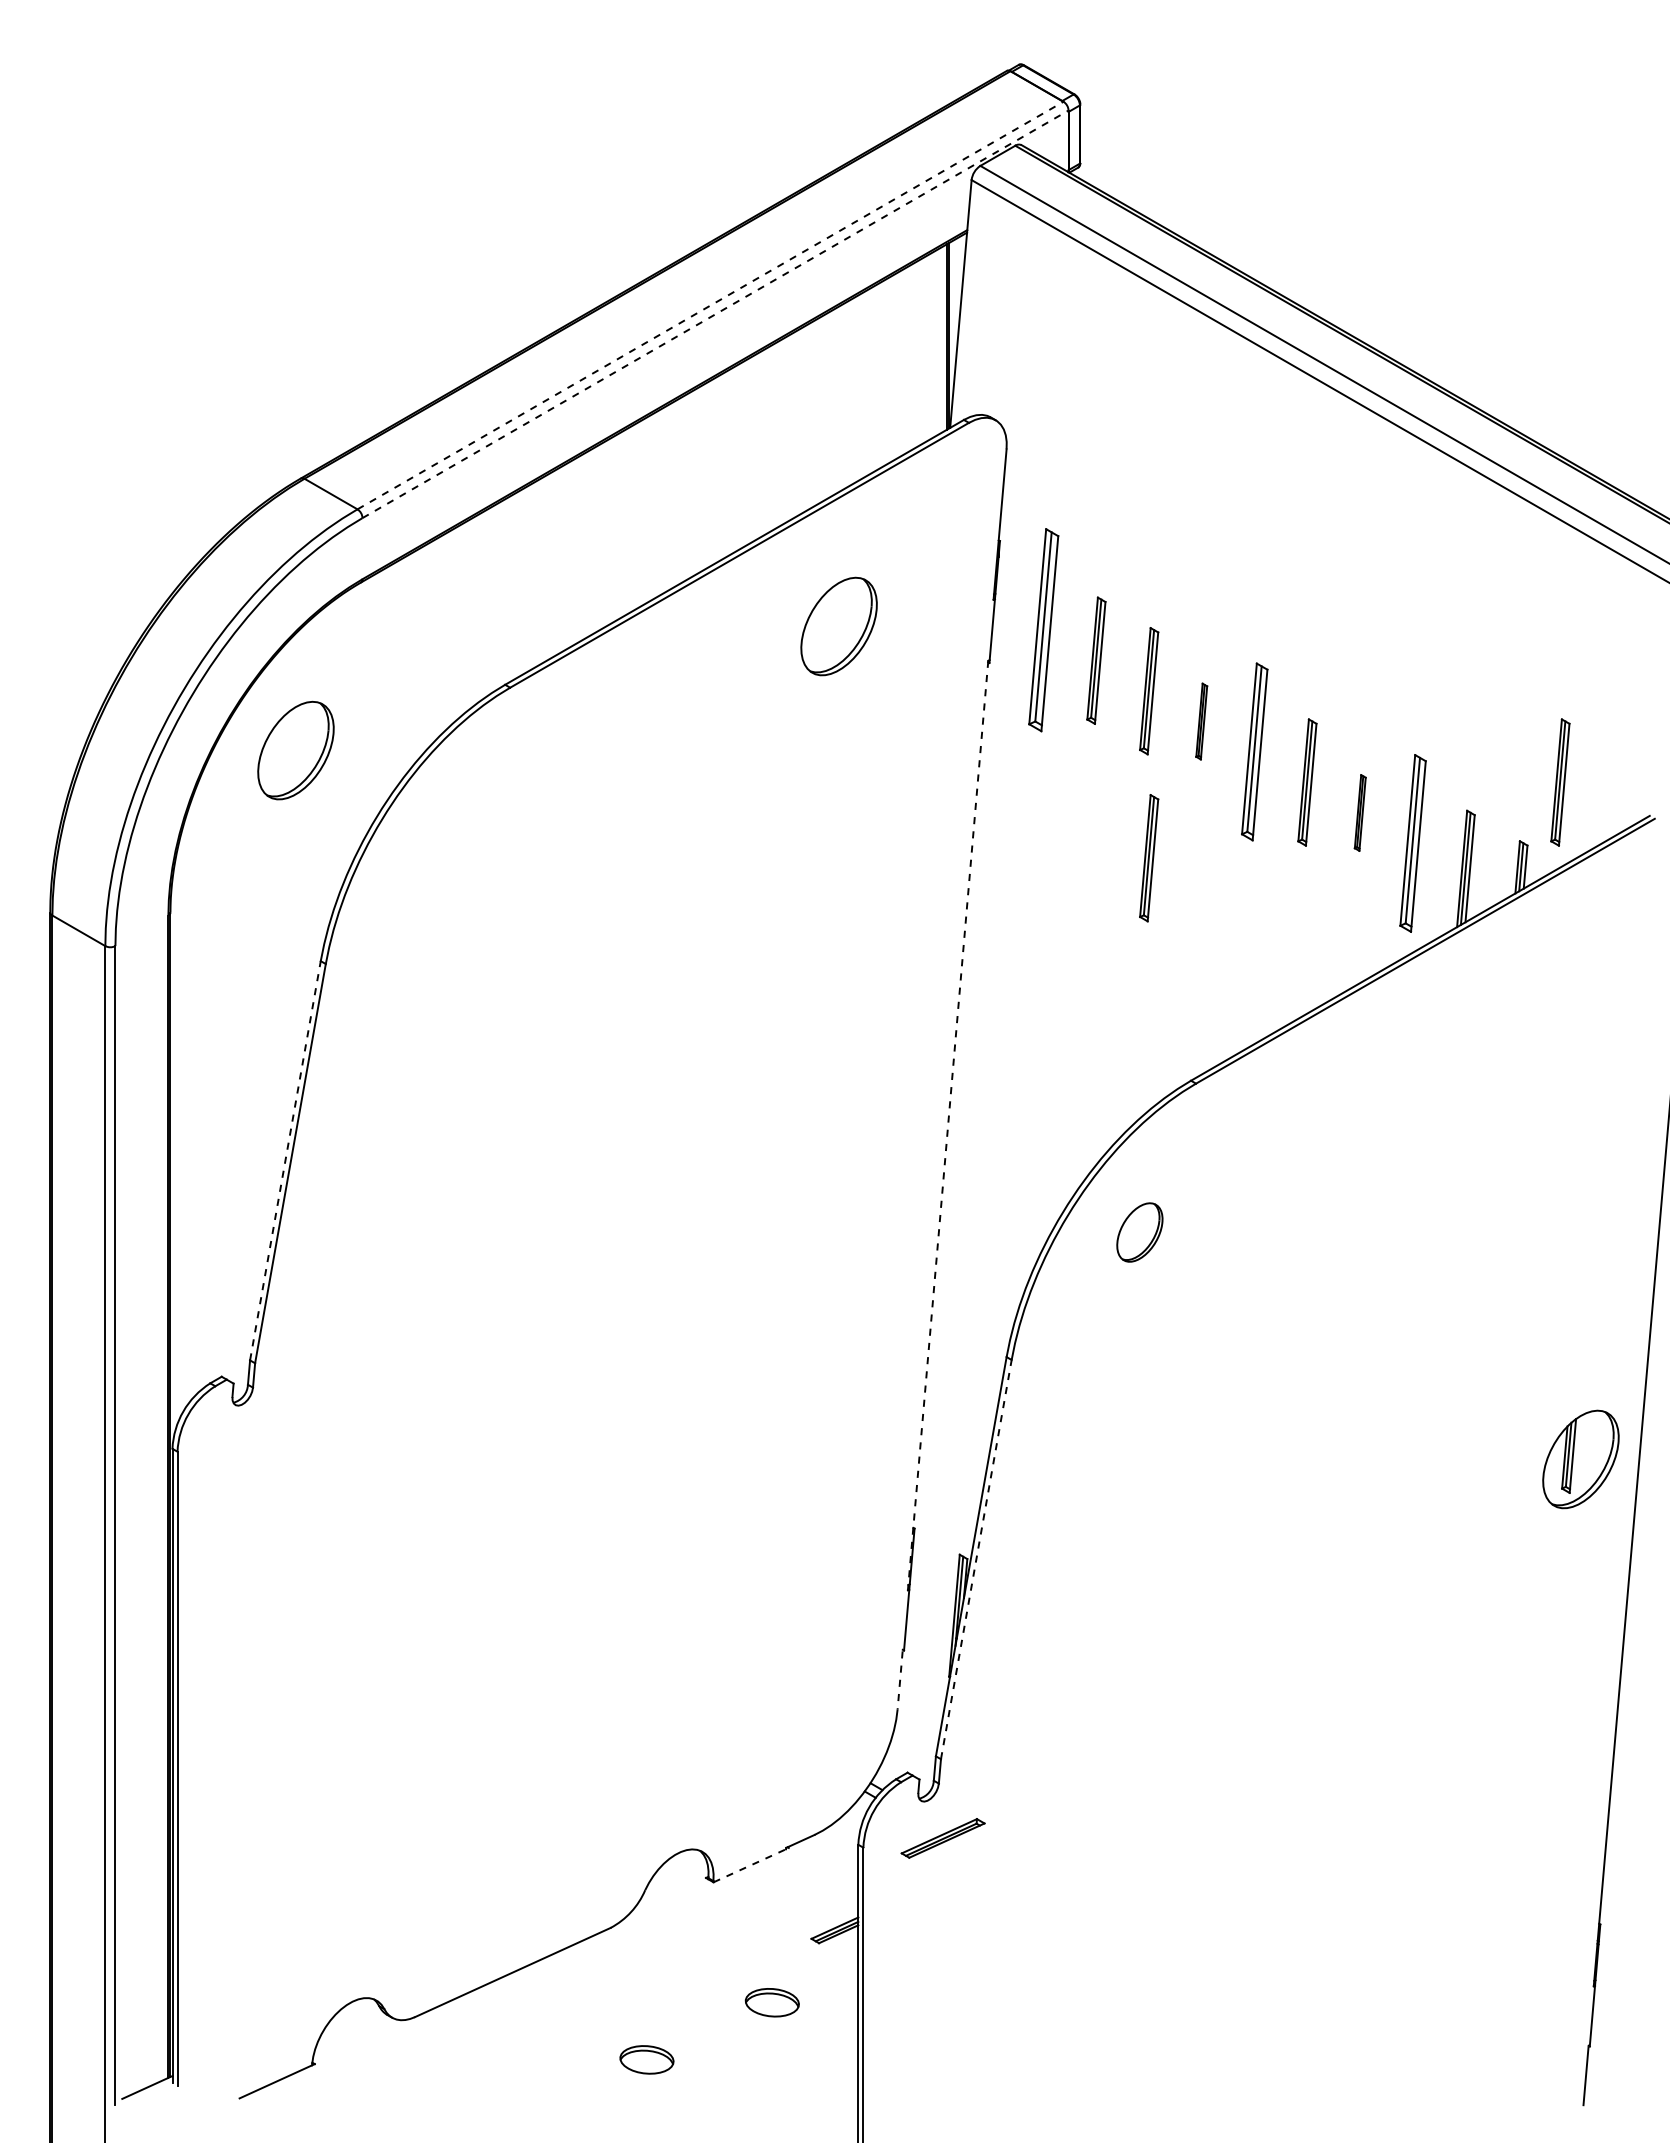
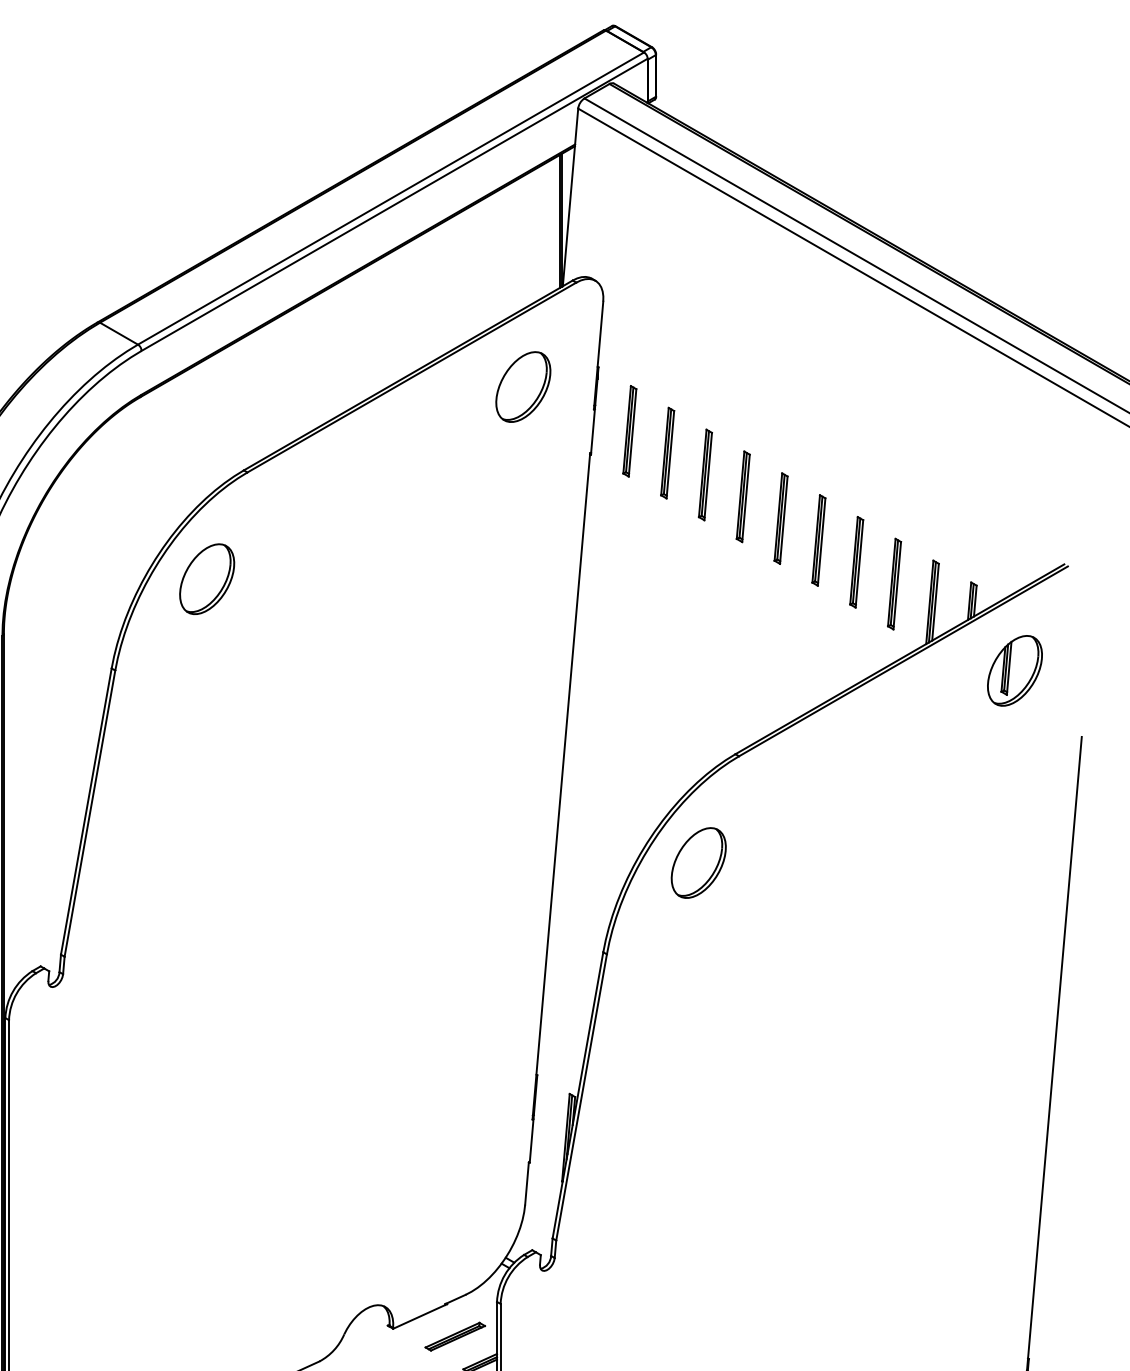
line: (710, 305) -> (391, 198), dashed -> solid
line: (715, 314) -> (394, 204), dashed -> solid
part: (838, 626) -> (522, 387), moved
part: (1043, 630) -> (629, 431), size x0.62
part: (1201, 721) -> (742, 496), size x1.67
part: (295, 750) -> (206, 579), moved
part: (1254, 752) -> (780, 518), size x0.71
part: (1560, 782) -> (1000, 540), removed
part: (1360, 812) -> (856, 561), size x1.67
part: (1412, 843) -> (894, 584), size x0.71
part: (1149, 858) -> (705, 594), removed
line: (948, 1125) -> (561, 786), dashed -> solid
line: (285, 1160) -> (86, 811), dashed -> solid
part: (1139, 1232) -> (698, 862), size x1.67
part: (1580, 1459) -> (1014, 670), moved
line: (976, 1559) -> (581, 1097), dashed -> solid
line: (900, 1680) -> (527, 1184), dashed -> solid
part: (942, 1838) -> (454, 1336), moved
line: (751, 1864) -> (420, 1316), dashed -> solid

